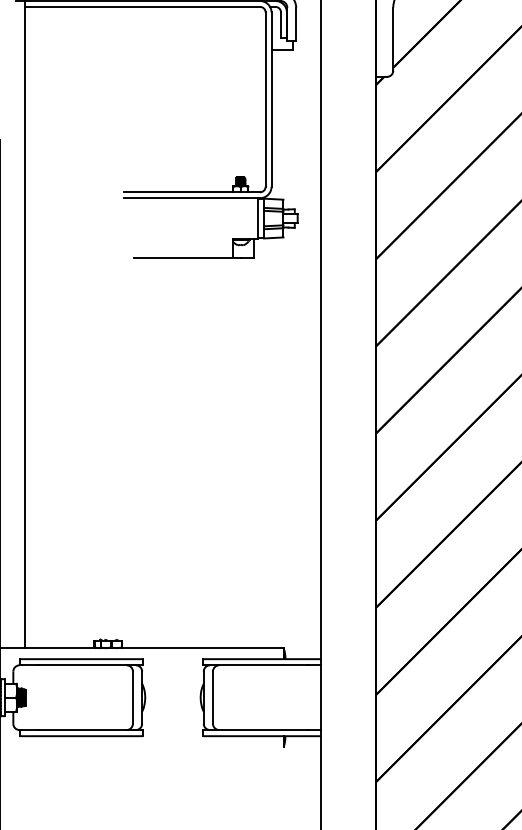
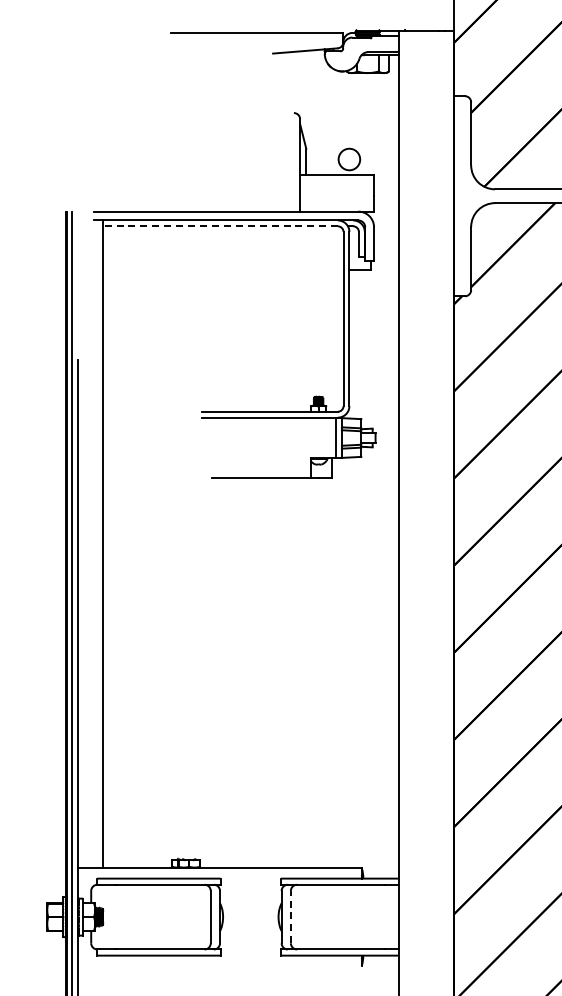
line: (142, 7) -> (220, 226), solid -> dashed
line: (212, 697) -> (290, 916), solid -> dashed

